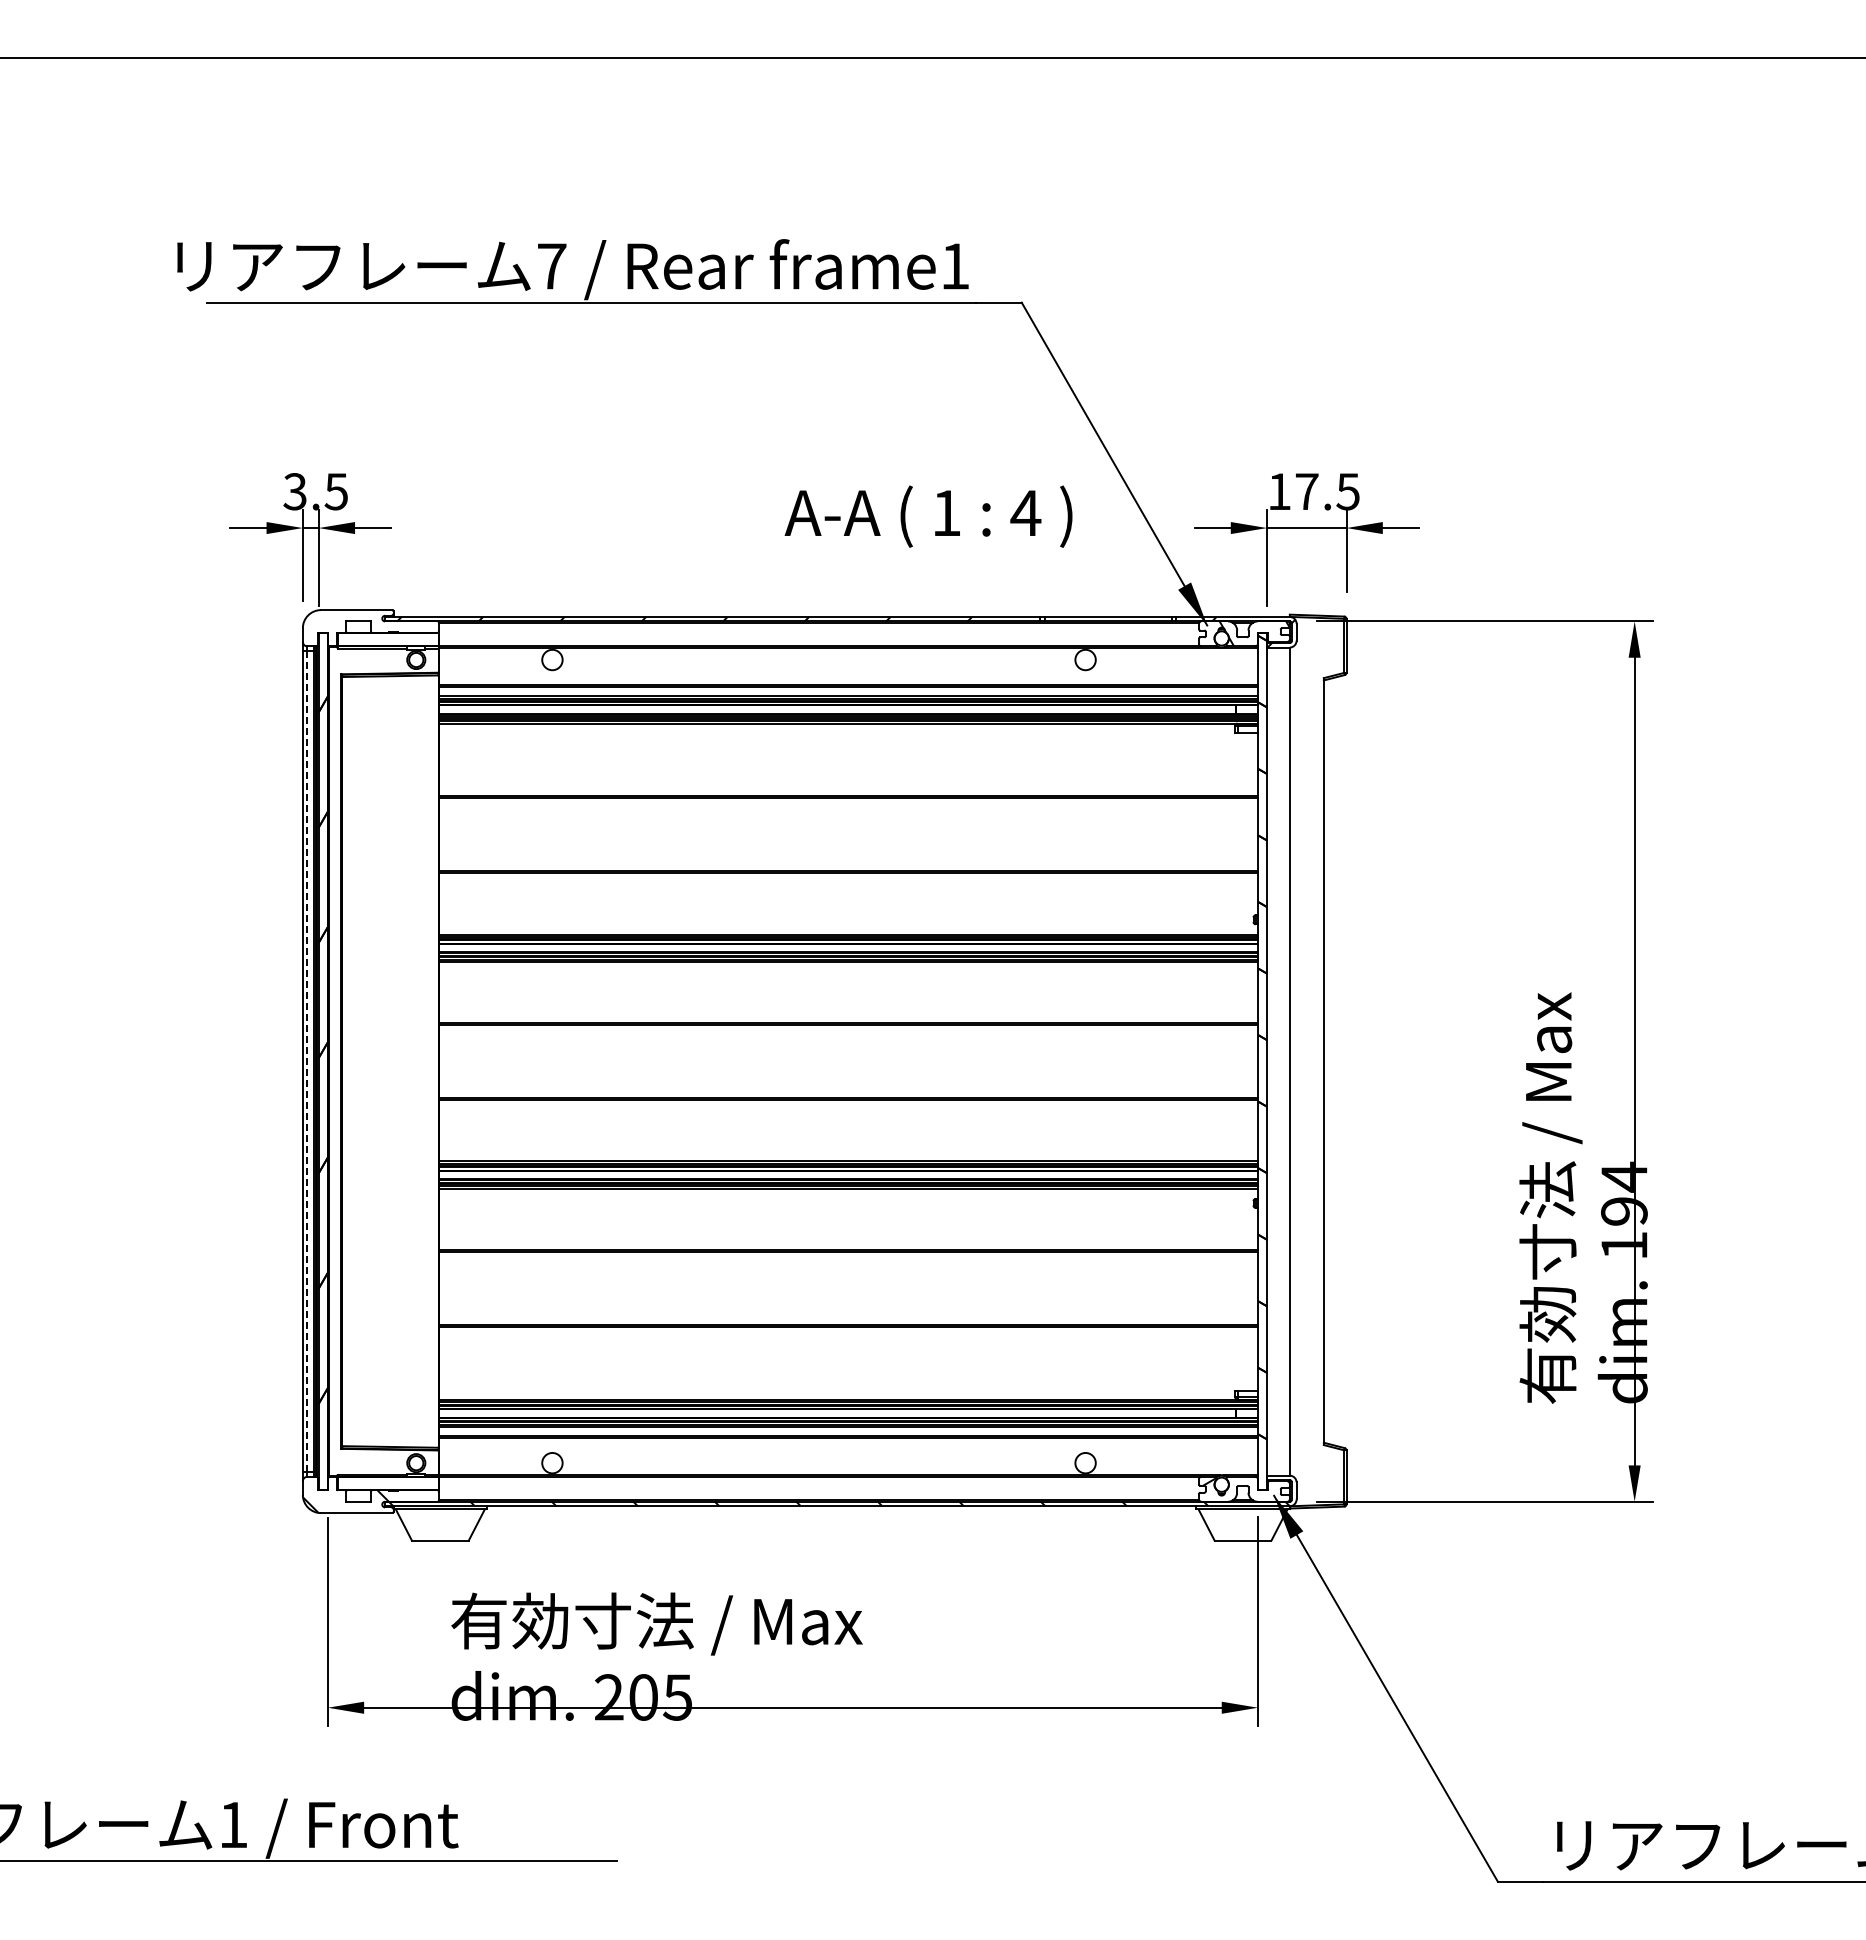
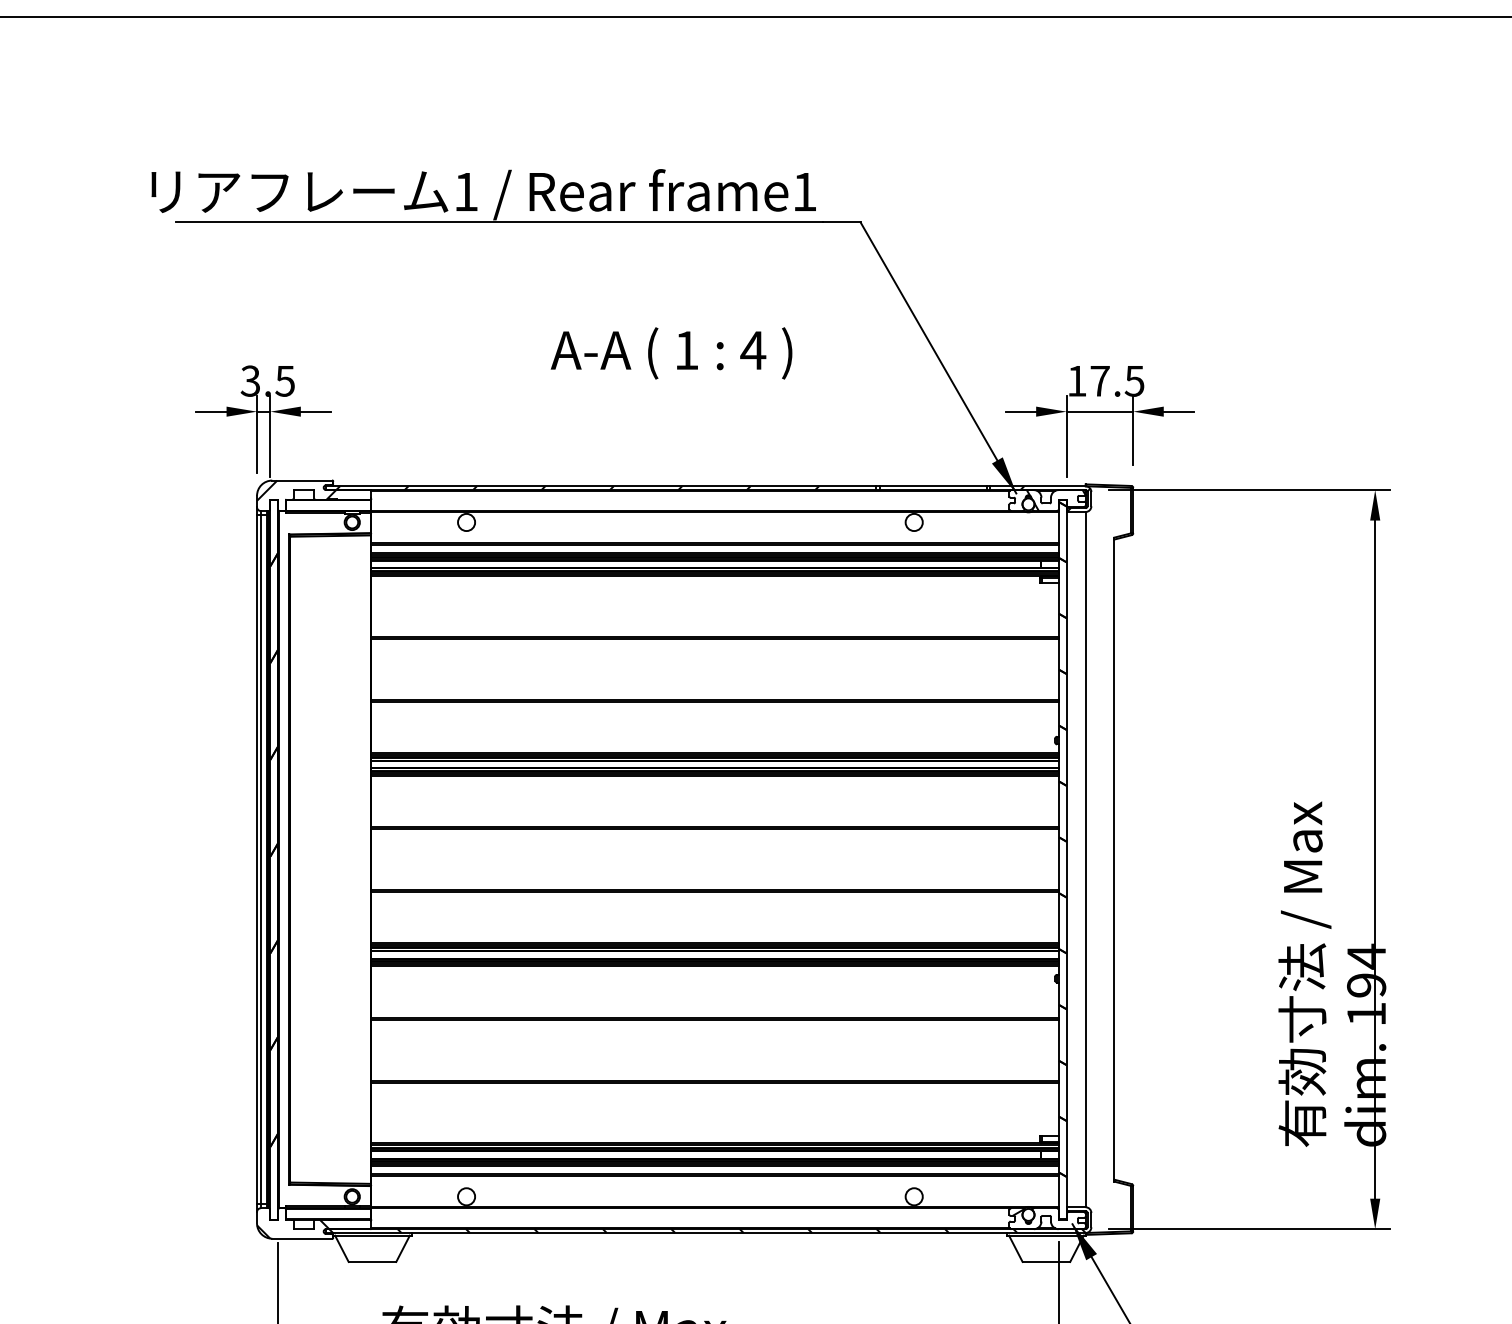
text: (552, 266) -> (466, 192), 7 -> 1
text: (928, 516) -> (671, 353), moved
hatch: (349, 622) -> (296, 490), added
line: (307, 1061) -> (260, 859), dashed -> solid

